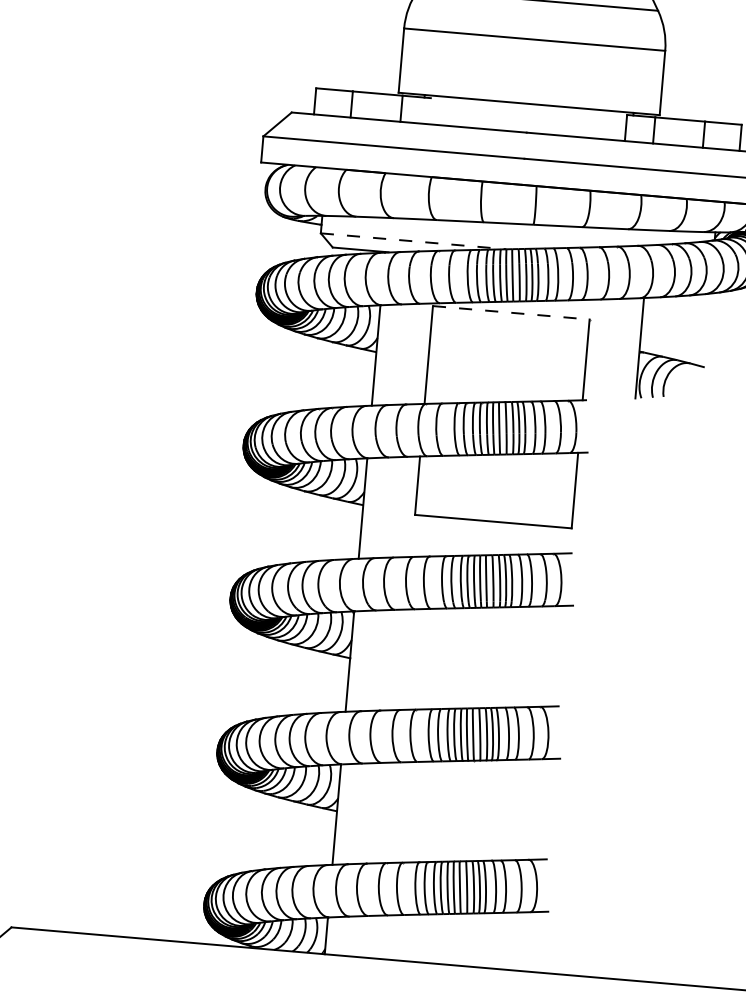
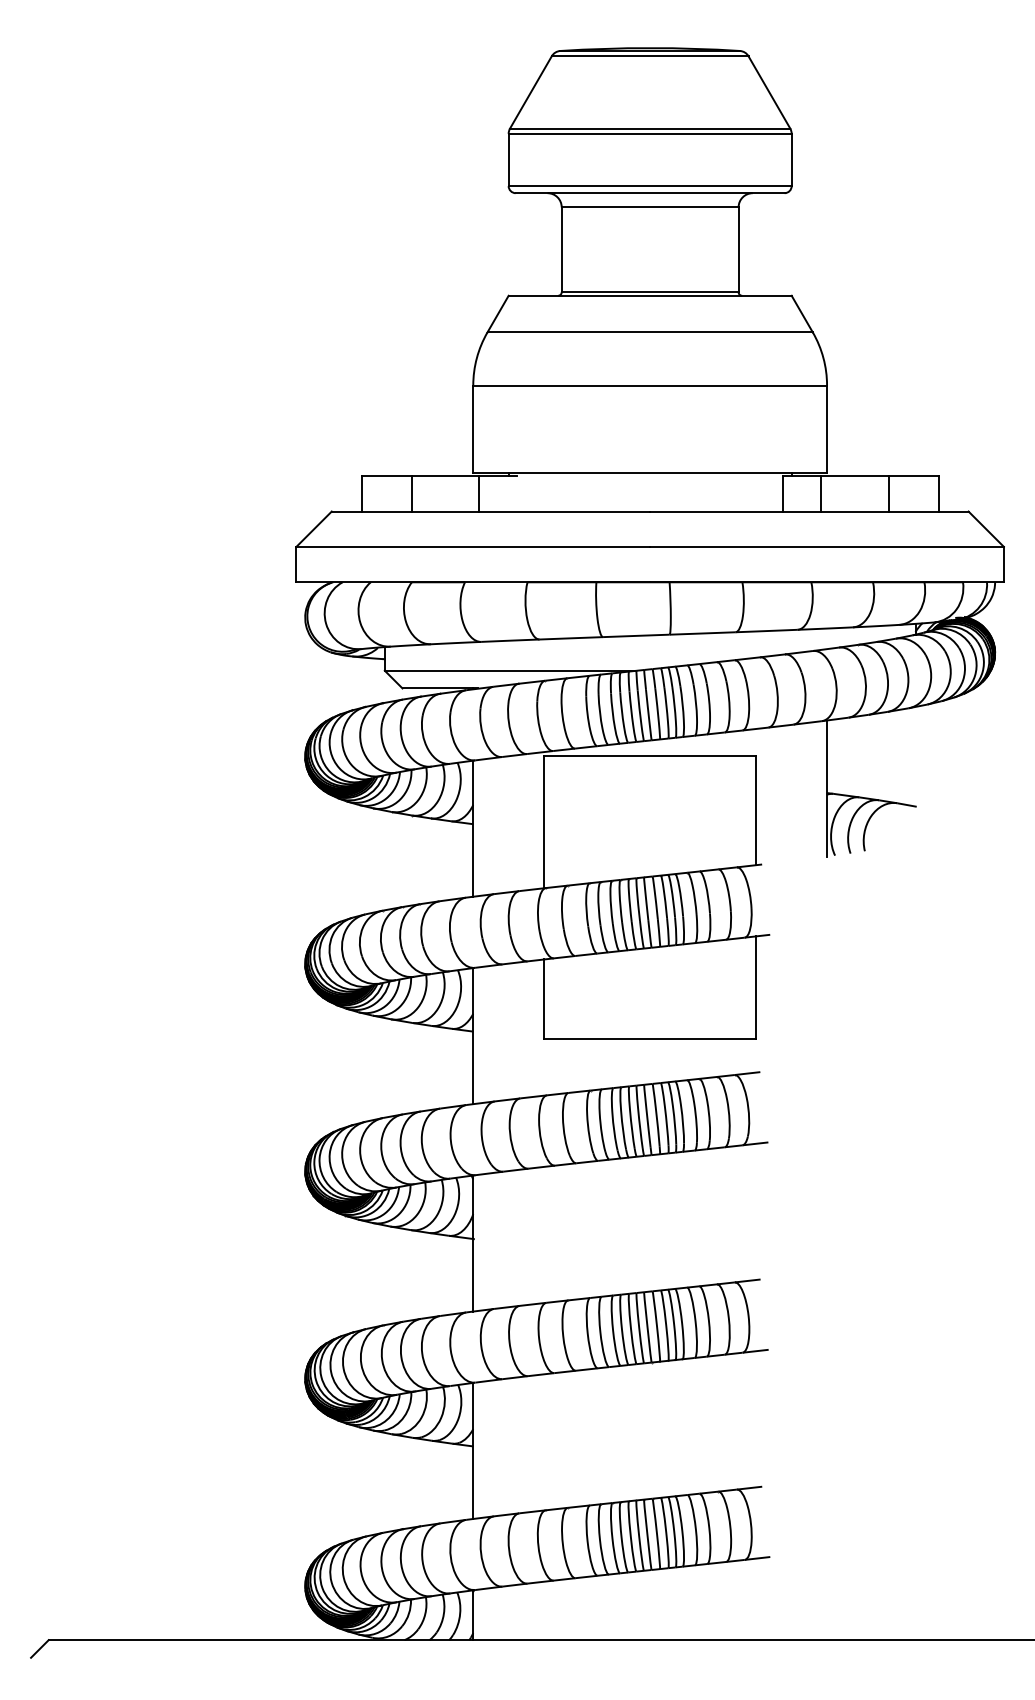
line: (413, 241) -> (510, 670), dashed -> solid
line: (511, 312) -> (650, 755), dashed -> solid

